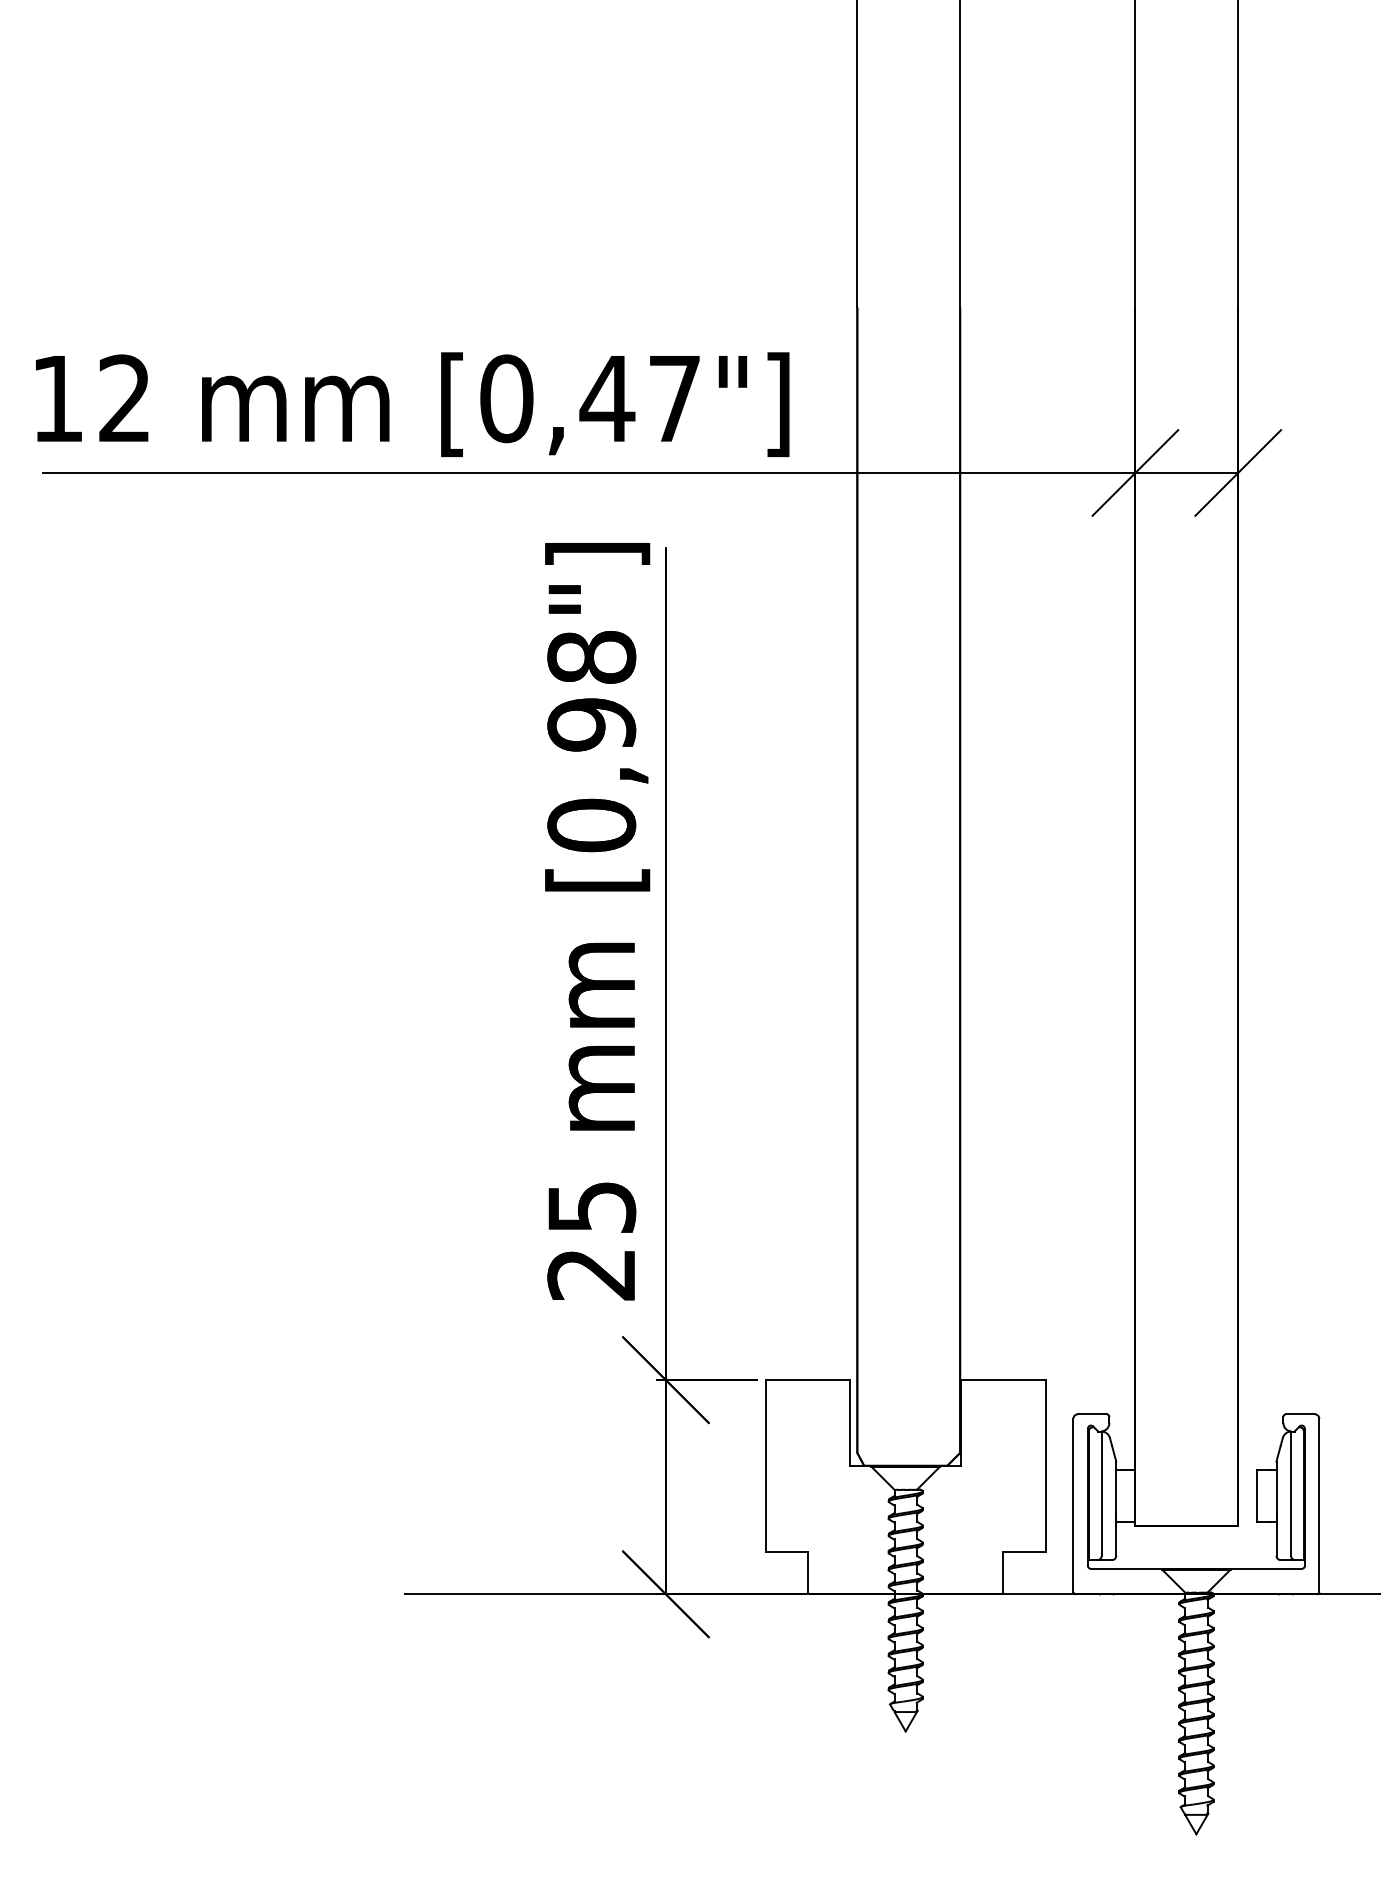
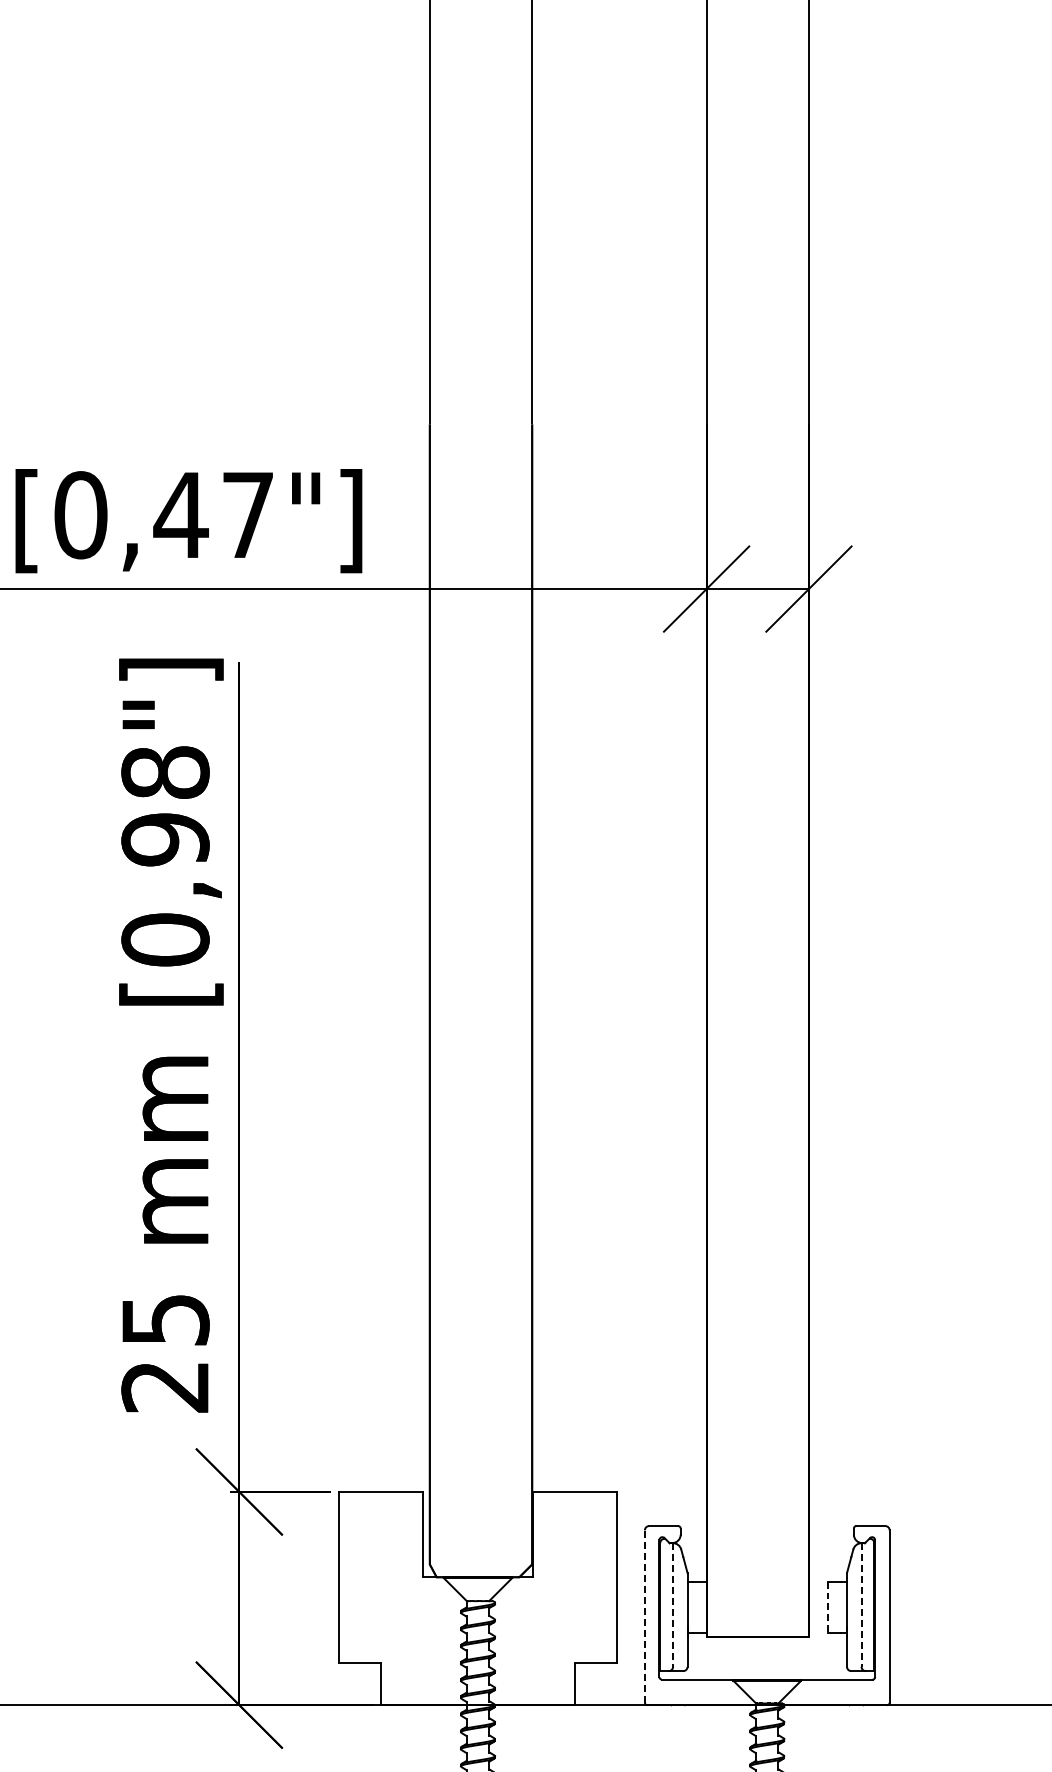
line: (1101, 1494) -> (672, 1605), solid -> dashed
line: (1291, 1494) -> (861, 1605), solid -> dashed
line: (1257, 1495) -> (828, 1606), solid -> dashed
line: (1073, 1505) -> (644, 1616), solid -> dashed

